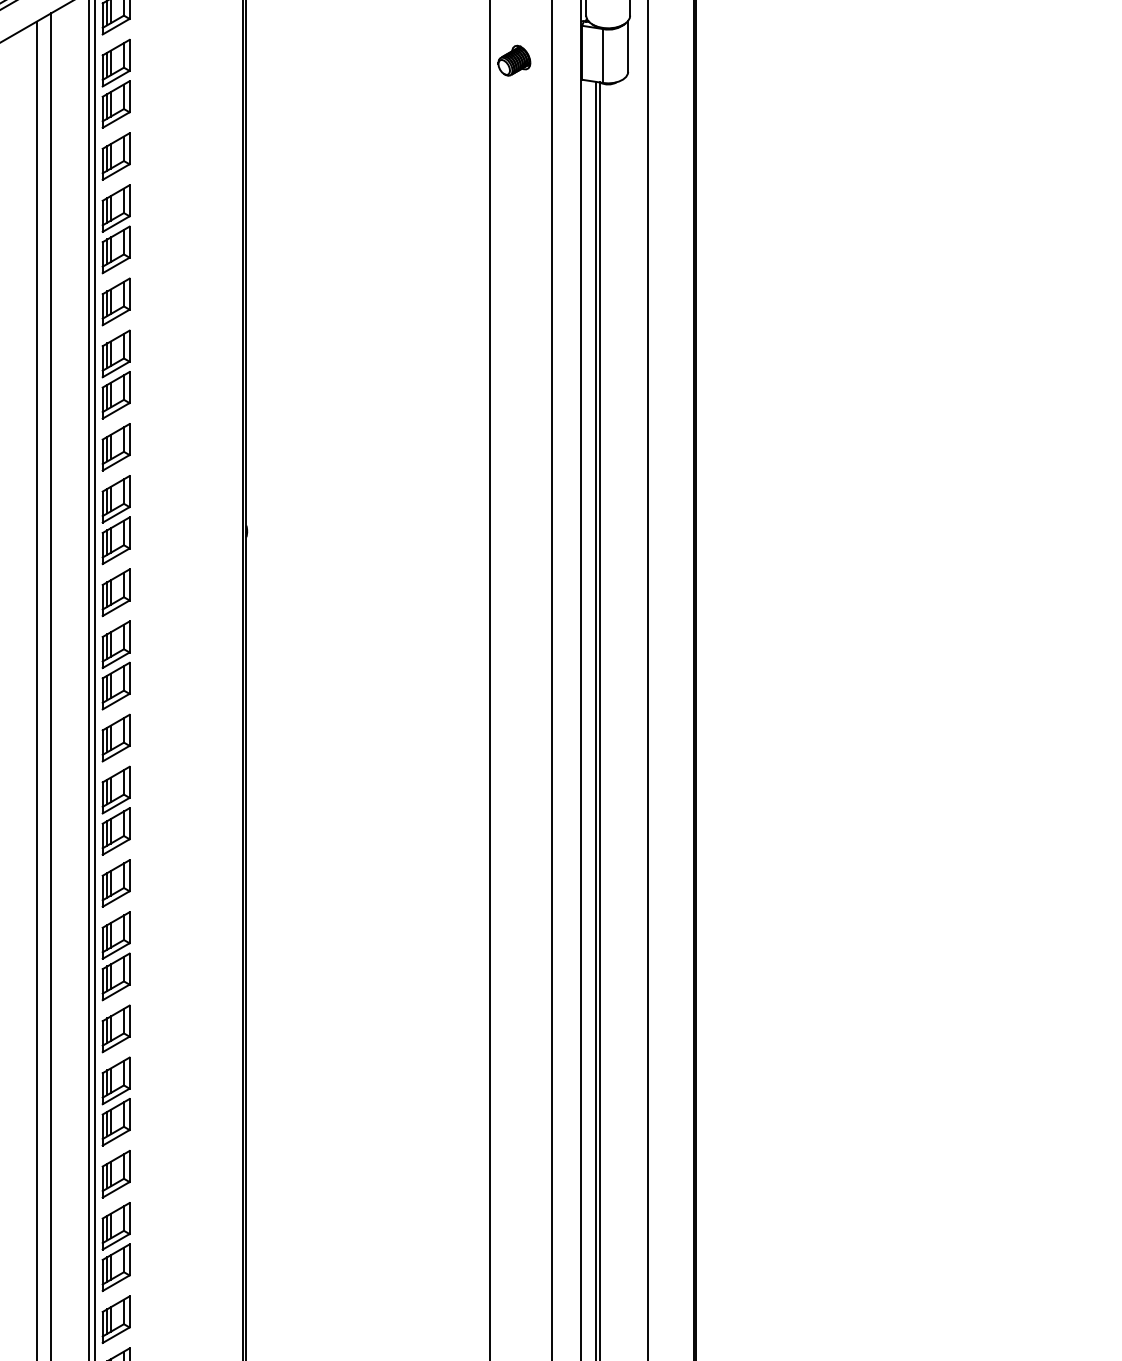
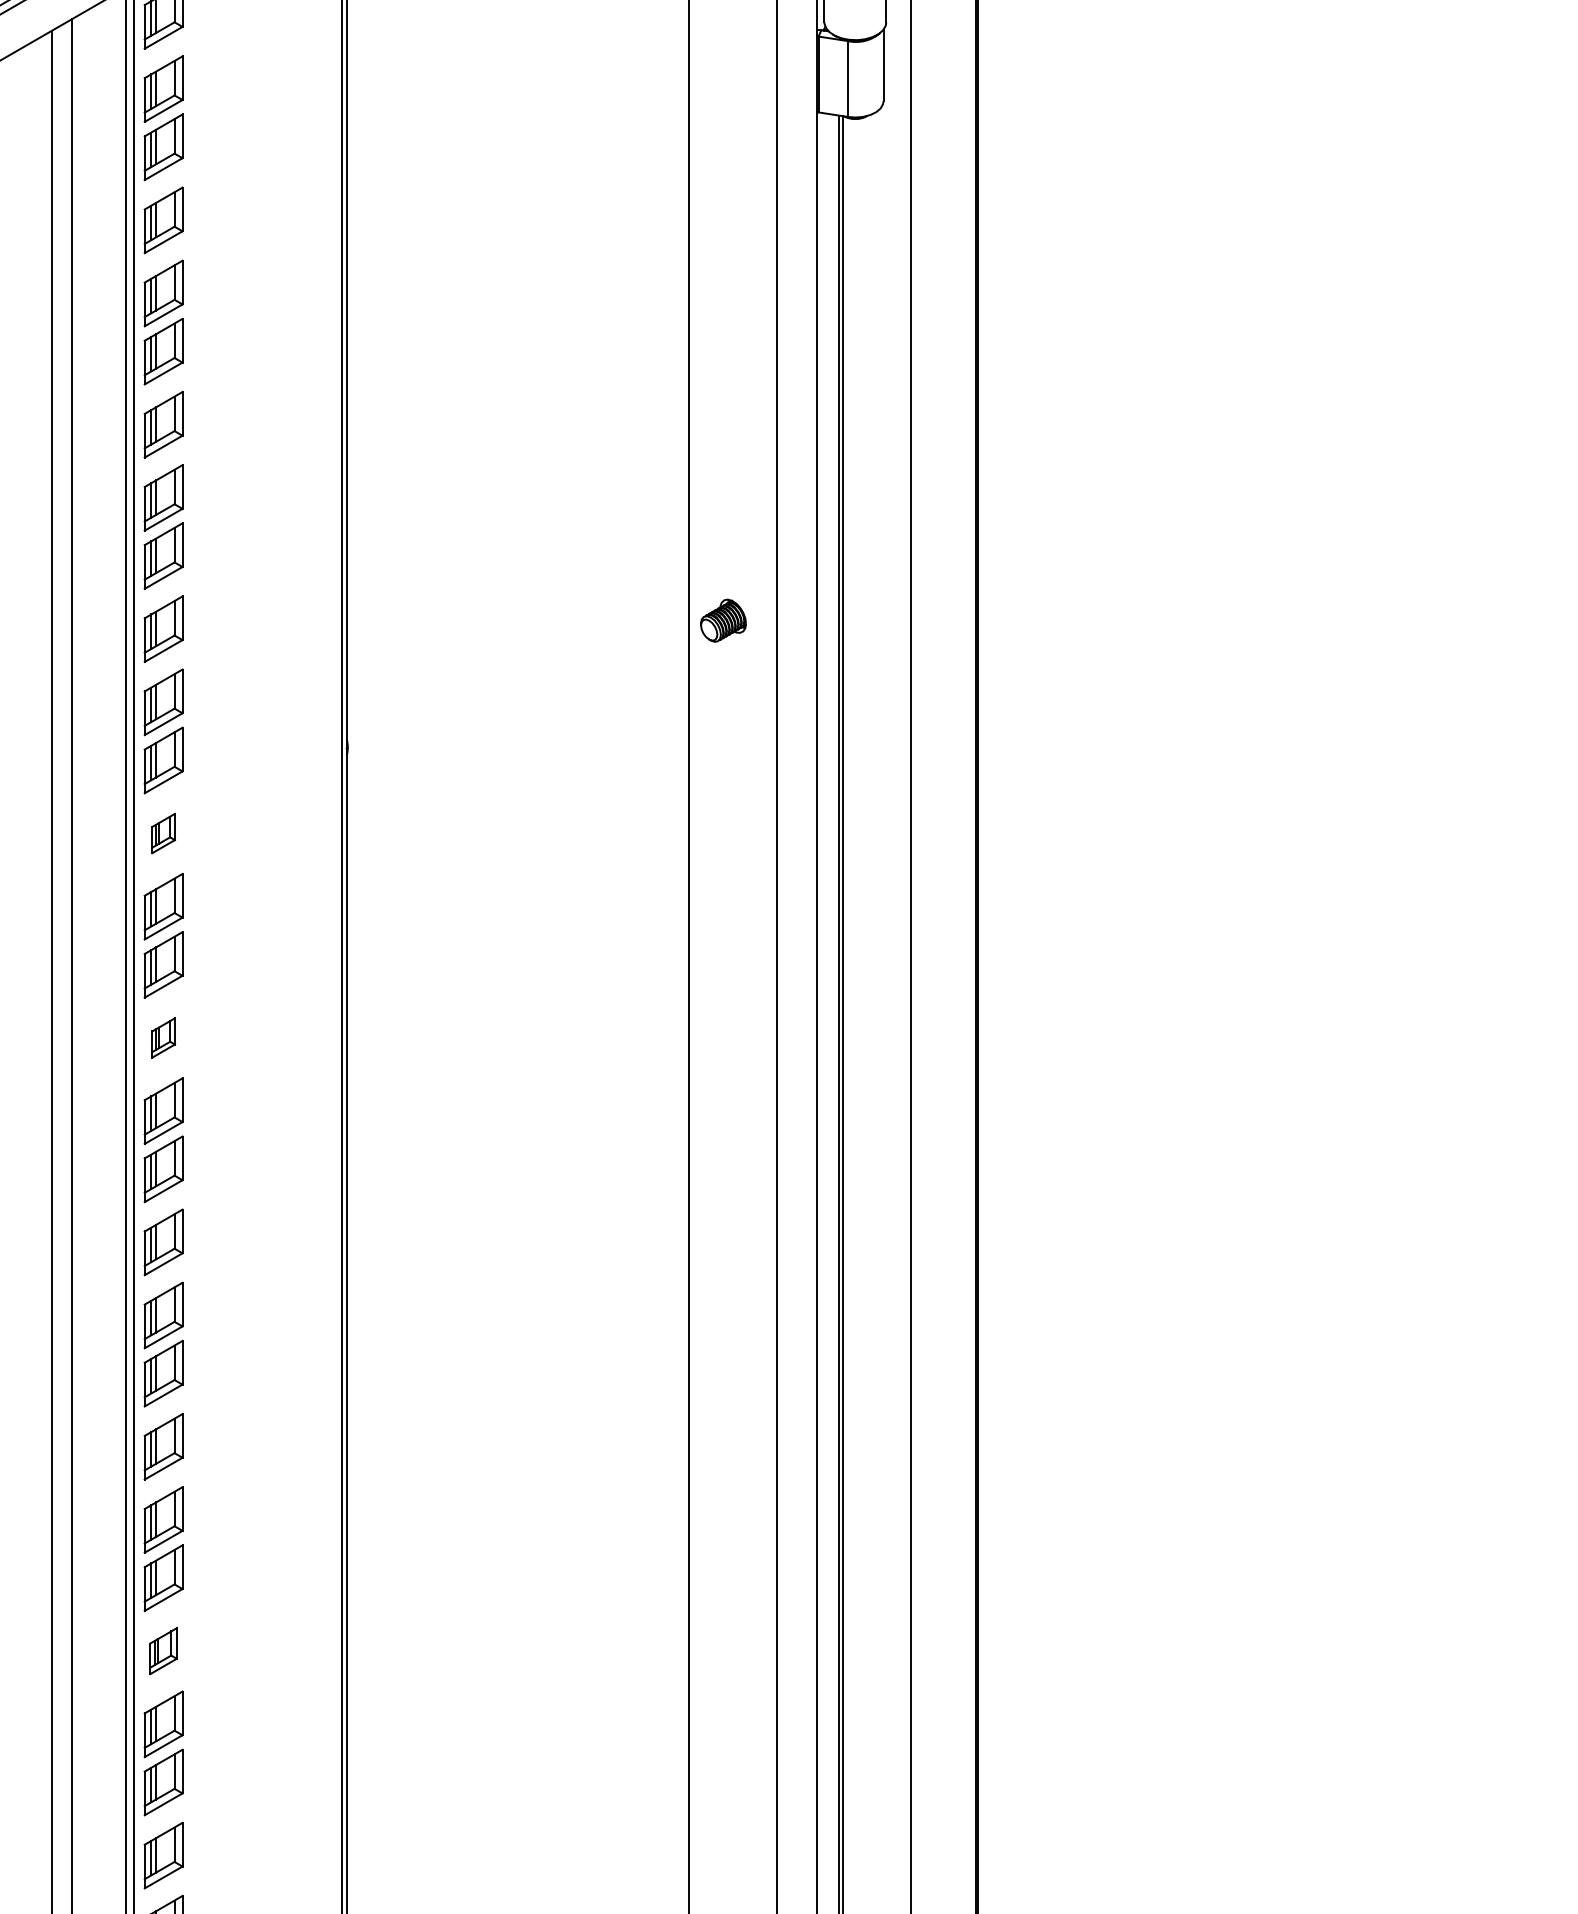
part: (514, 60) -> (723, 620), moved
part: (116, 592) -> (163, 833), size x0.6
part: (116, 737) -> (163, 1037), size x0.6
part: (116, 1173) -> (163, 1650), size x0.7

